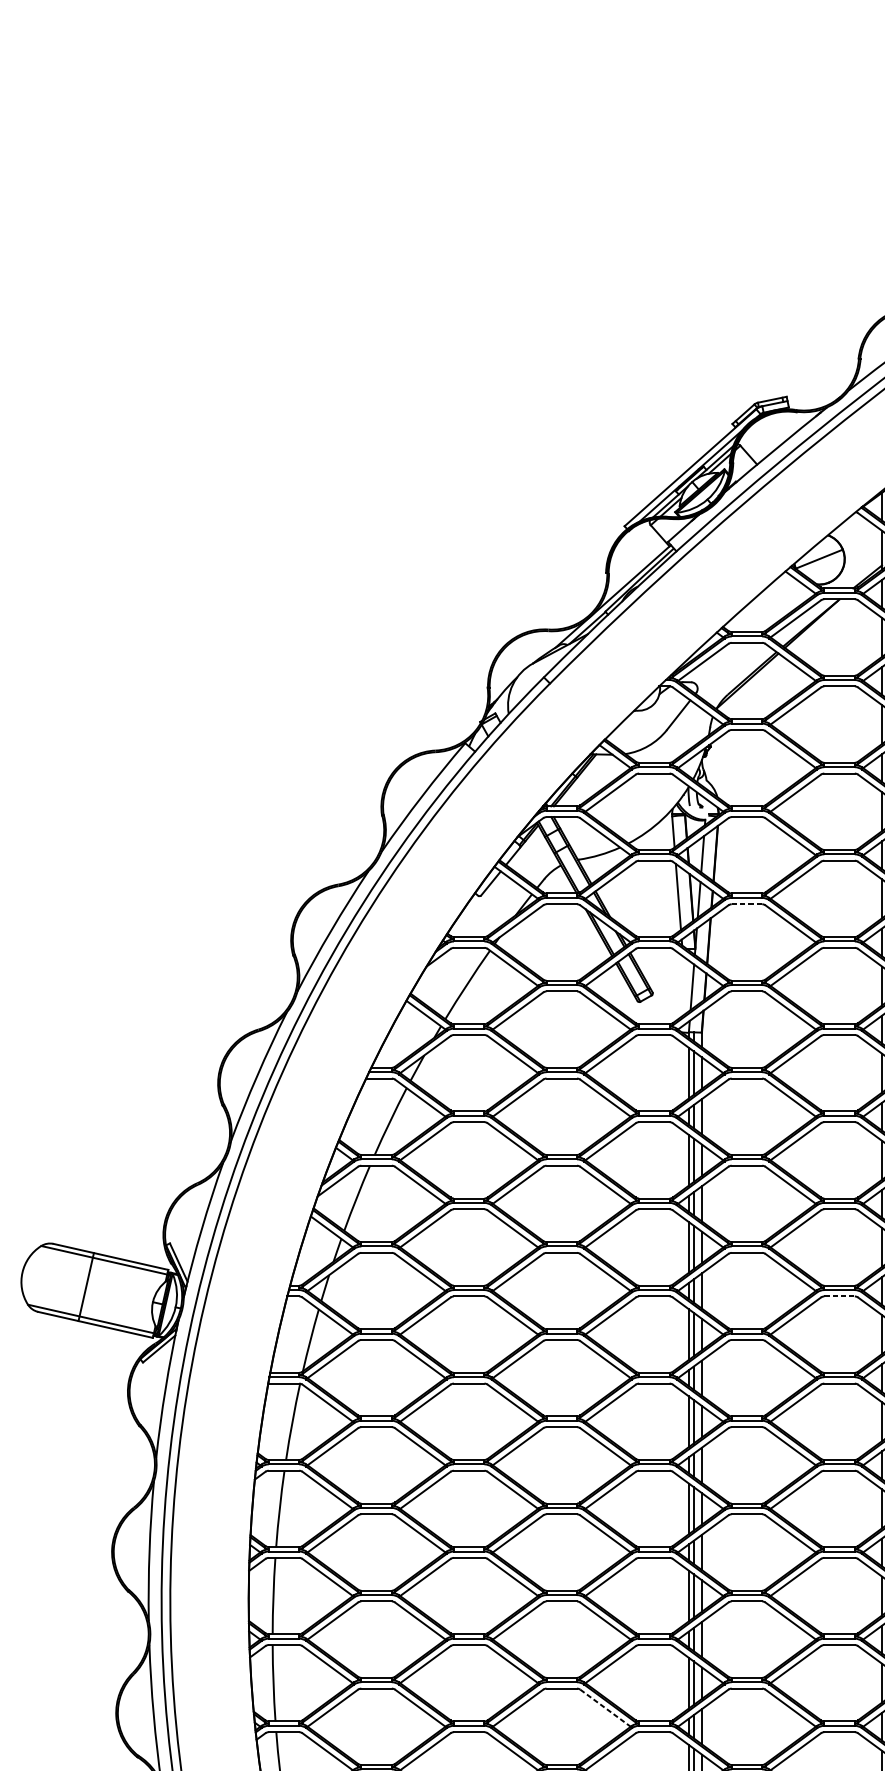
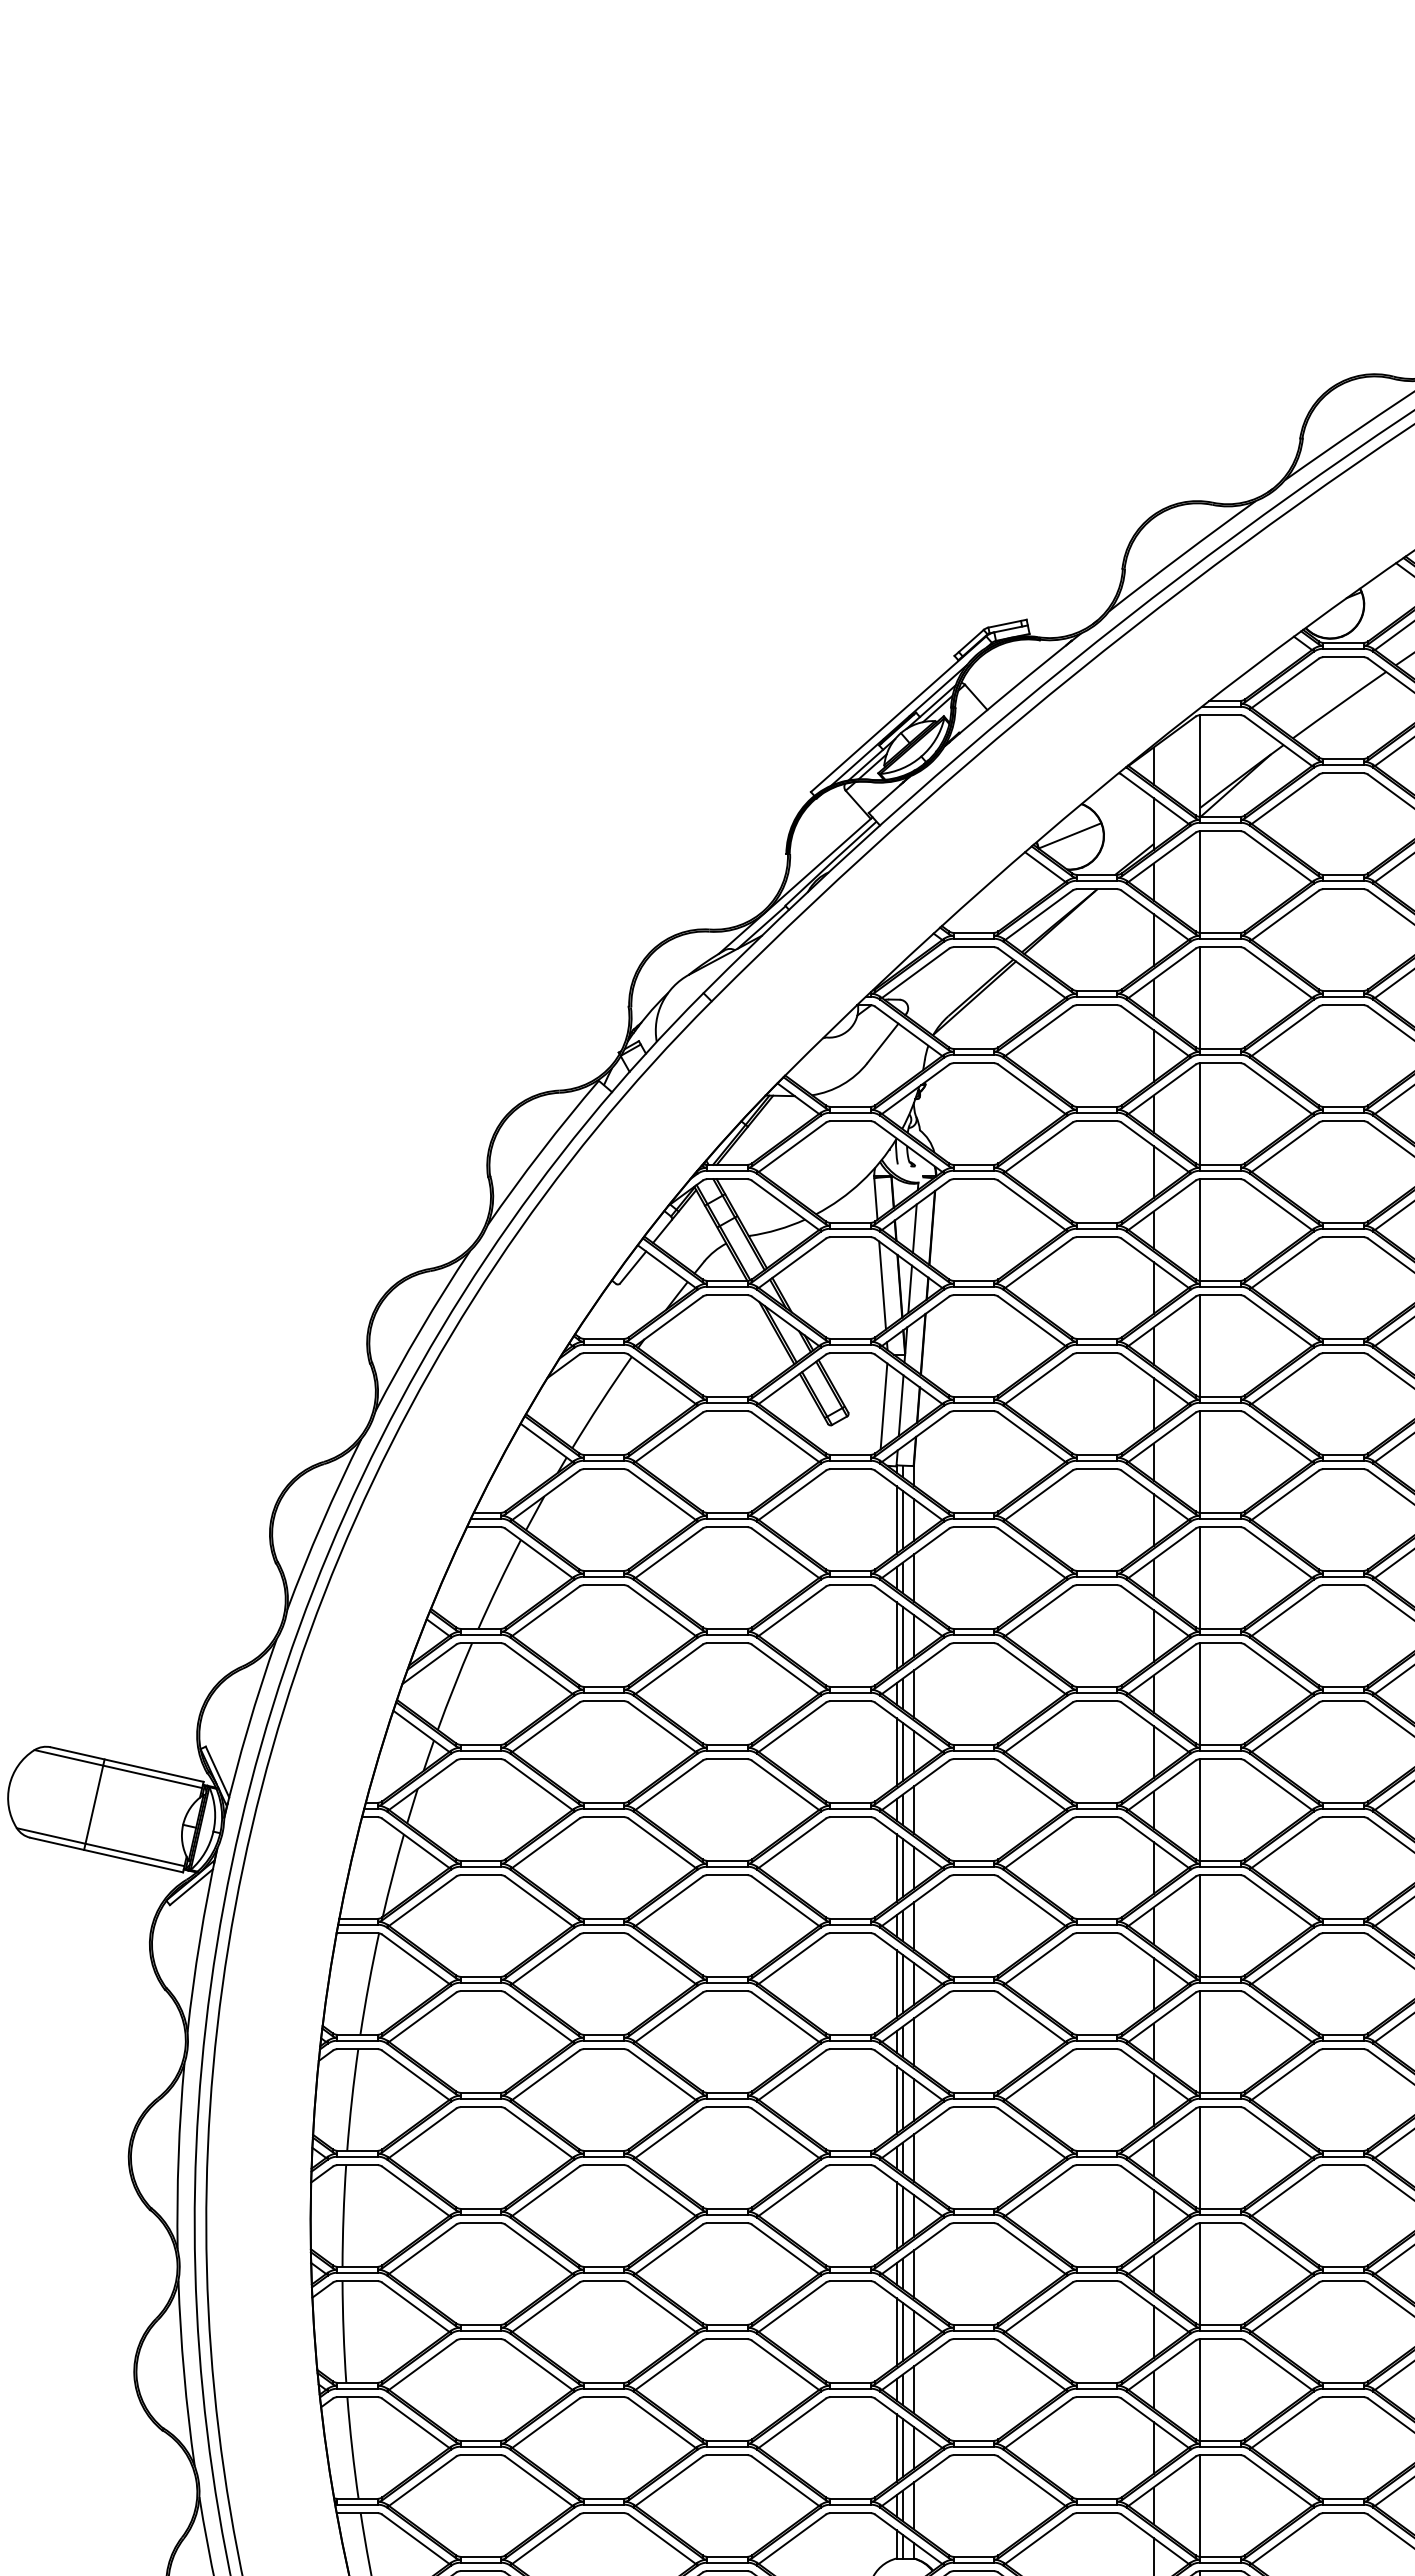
line: (747, 904) -> (974, 1295), dashed -> solid
line: (679, 987) -> (883, 1406), added
line: (839, 1296) -> (1097, 1817), dashed -> solid
line: (605, 1708) -> (785, 2365), dashed -> solid

